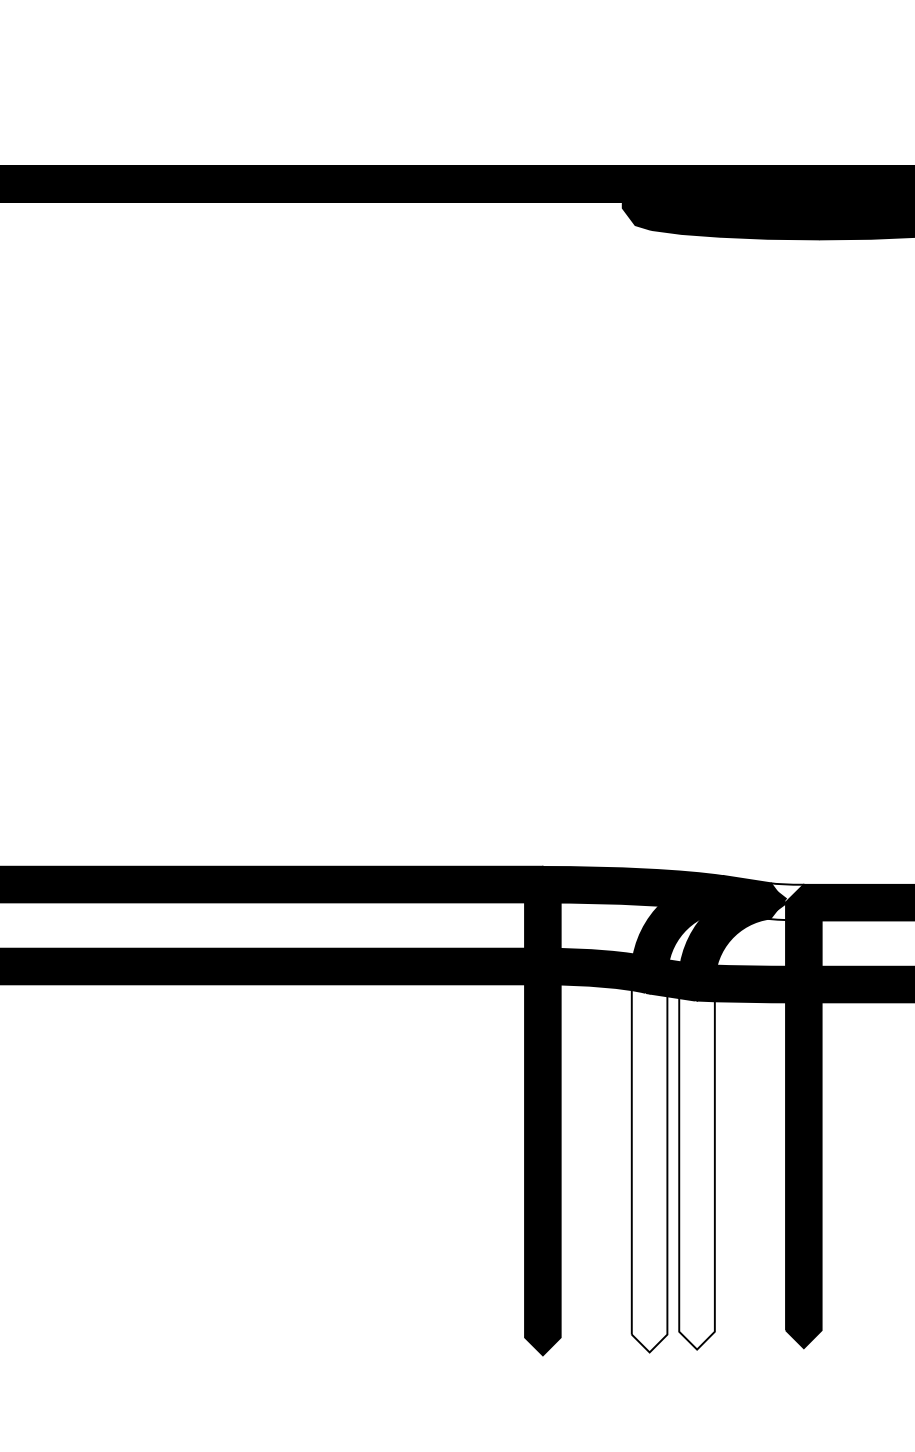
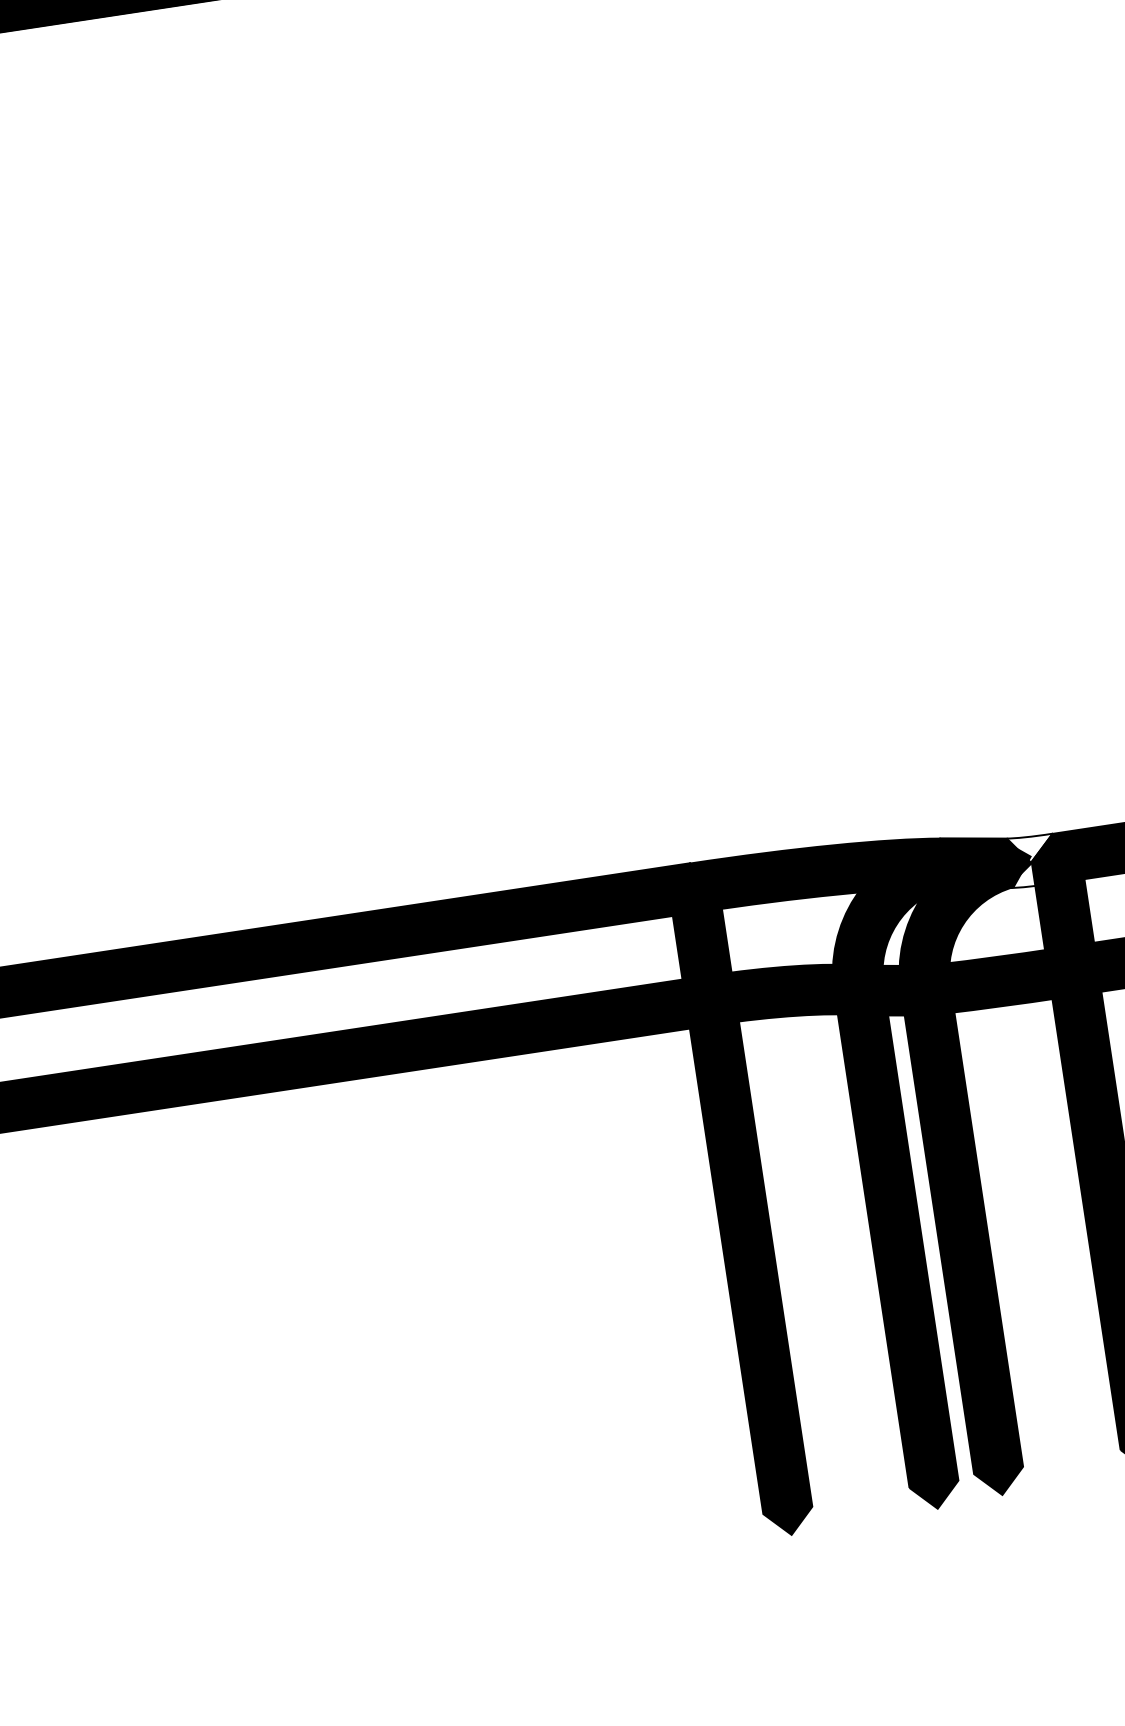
fill: (649, 1154) -> (896, 1236), added
fill: (696, 1156) -> (961, 1229), added

